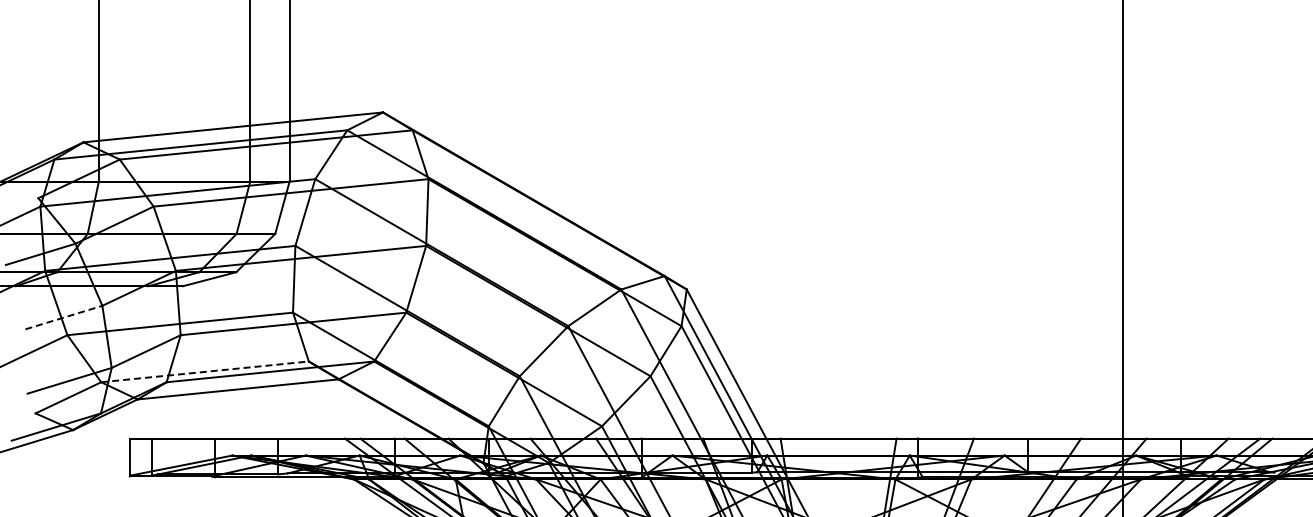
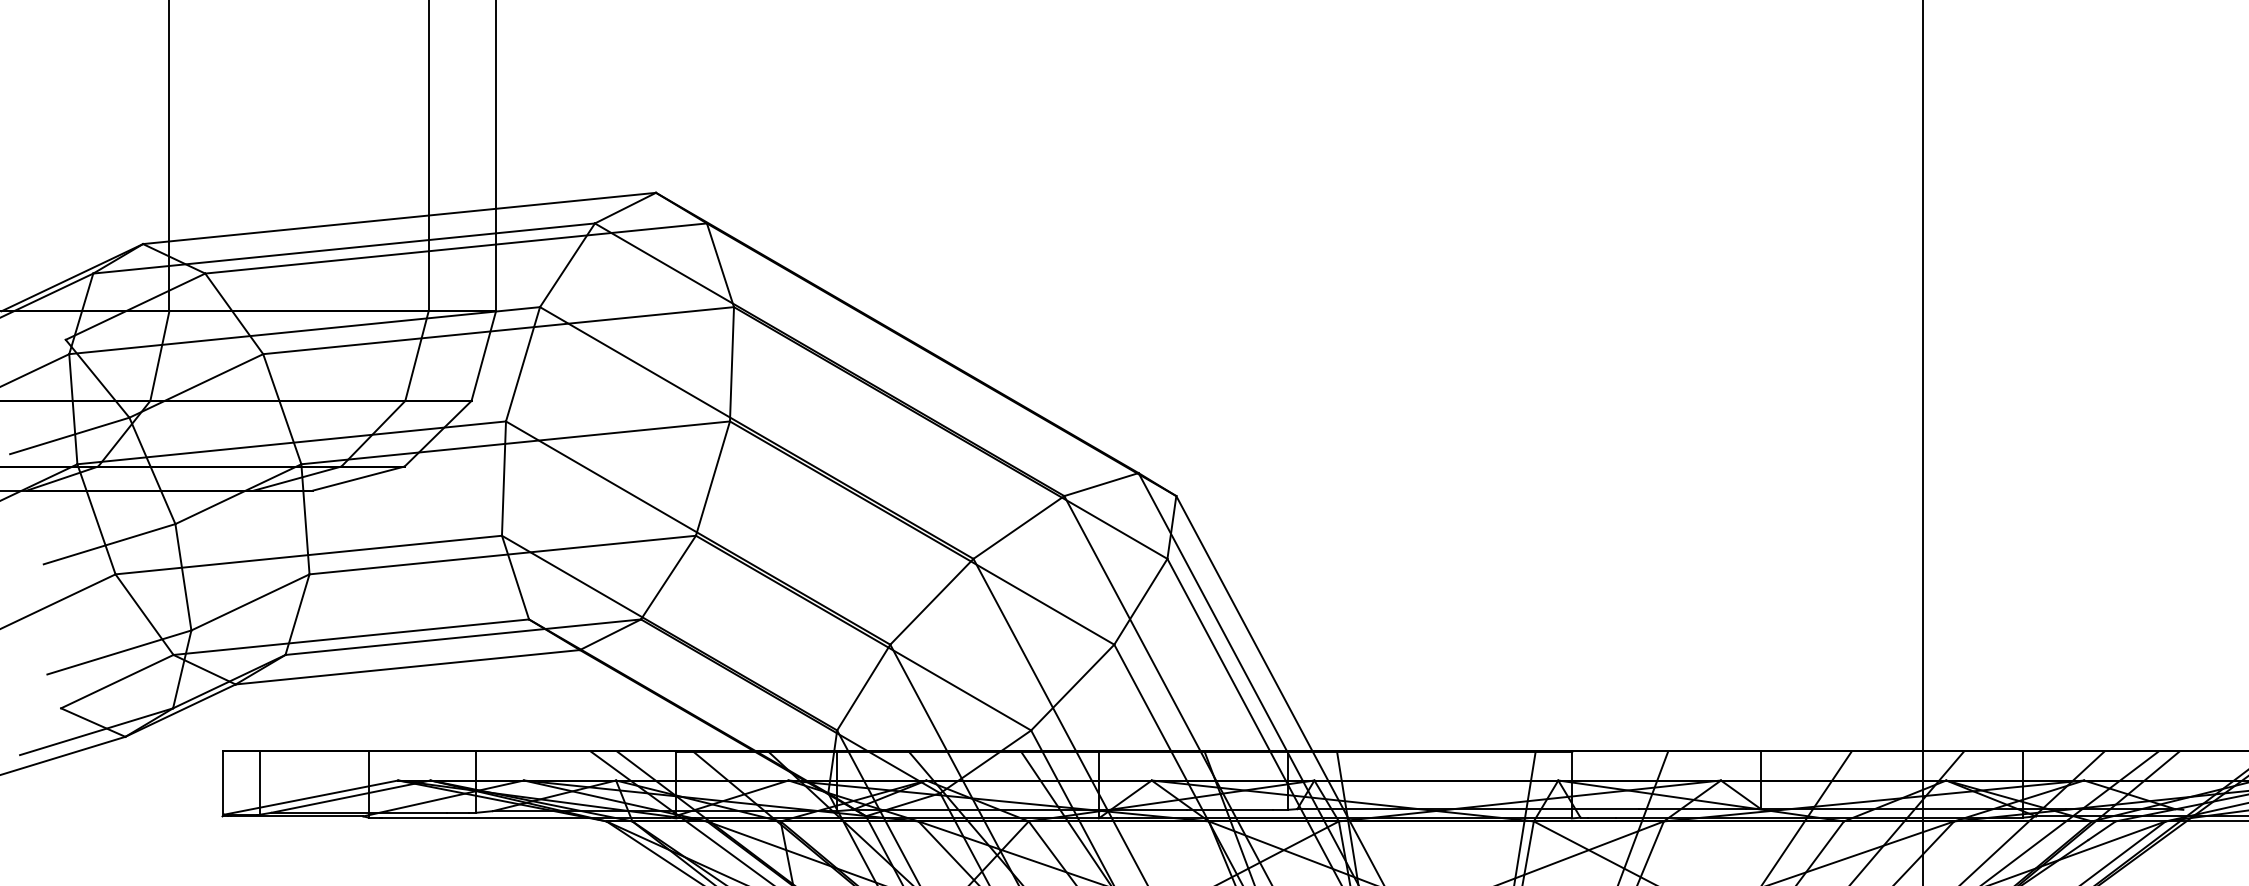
line: (64, 317) -> (110, 544), dashed -> solid
line: (205, 371) -> (352, 636), dashed -> solid

